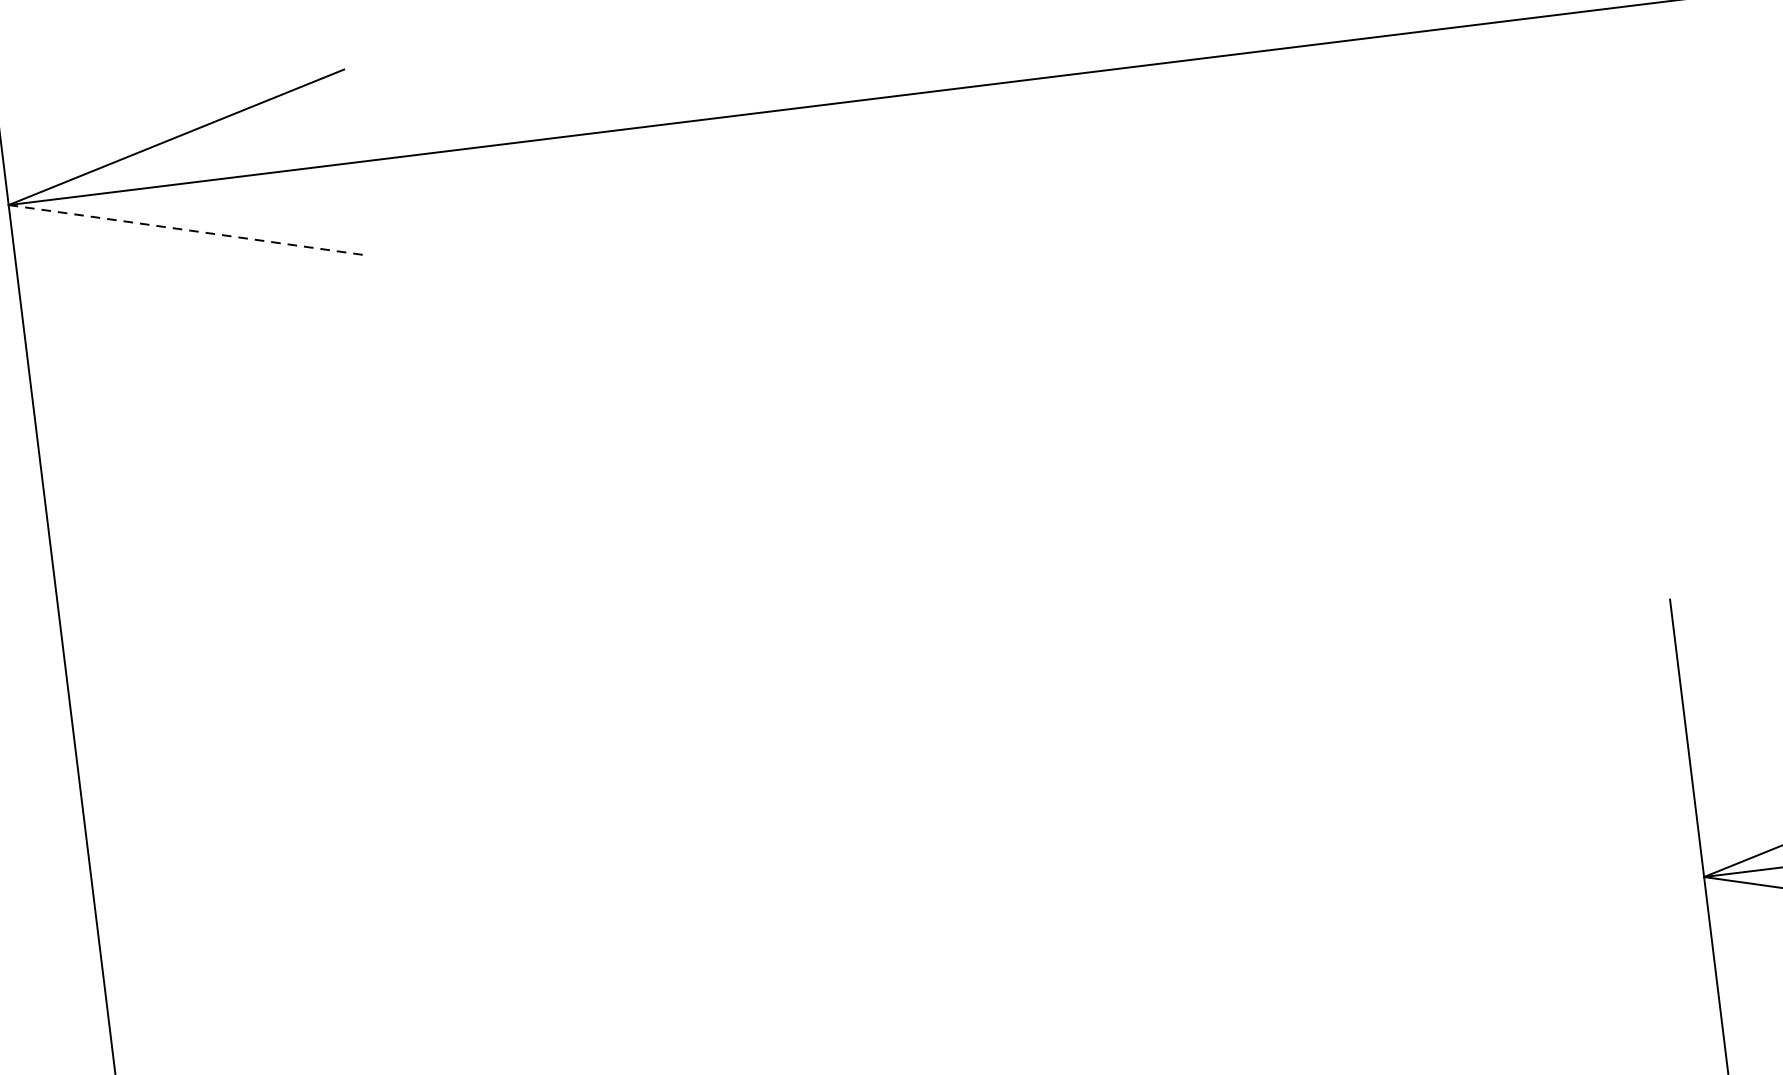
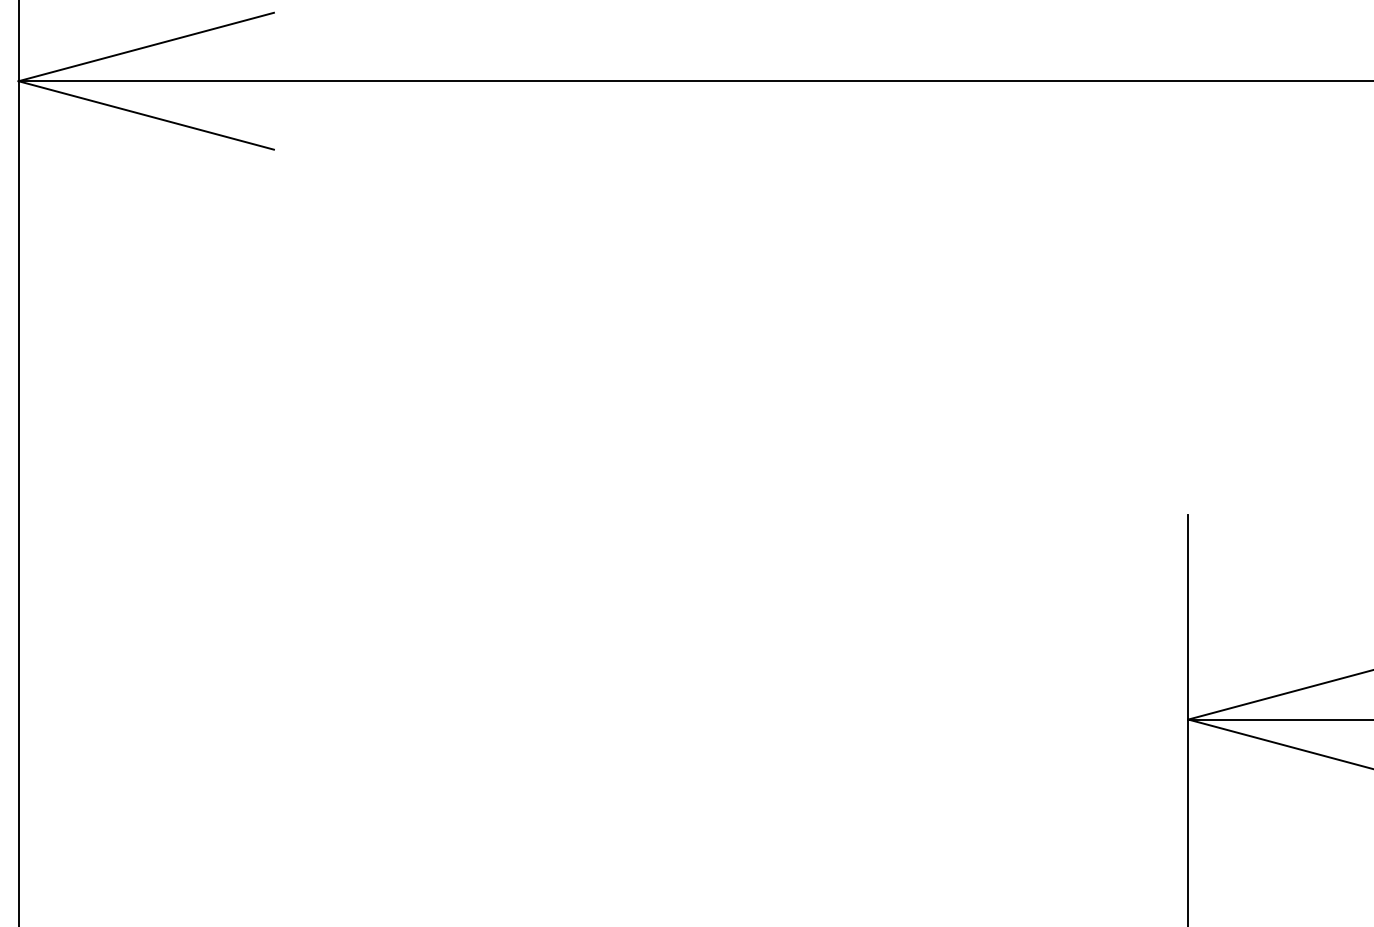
line: (188, 230) -> (146, 115), dashed -> solid

